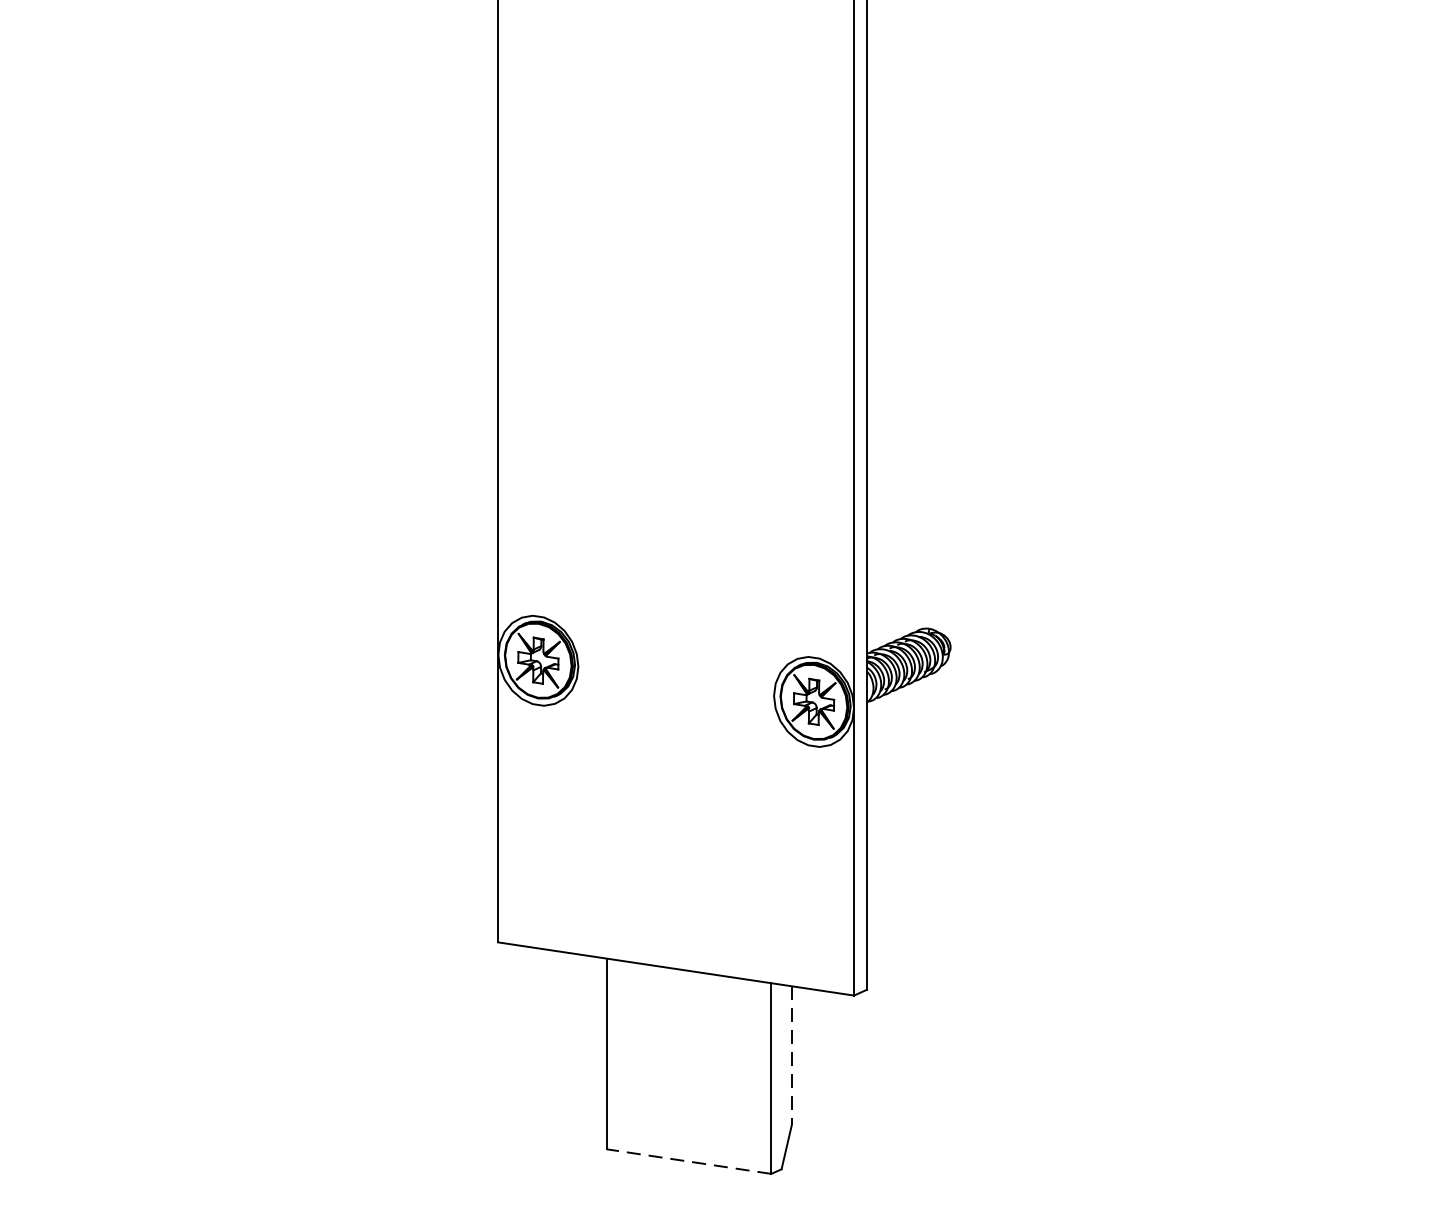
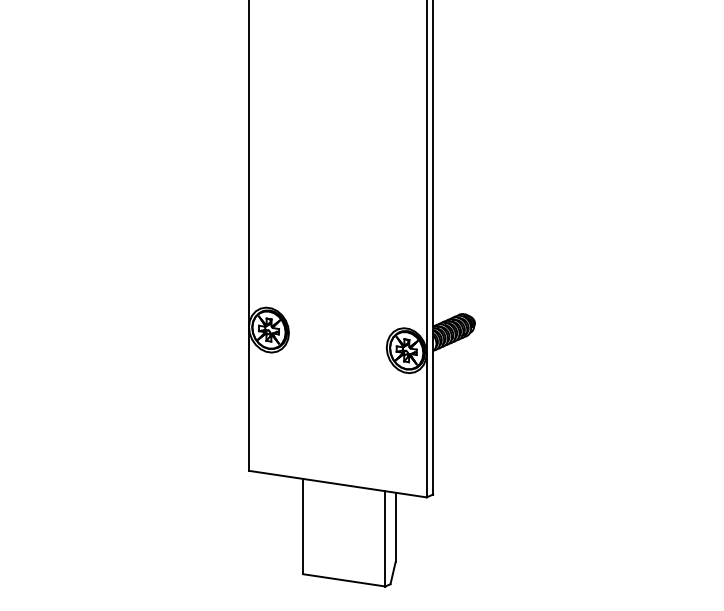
line: (791, 1055) -> (395, 527), dashed -> solid
line: (689, 1161) -> (344, 580), dashed -> solid

